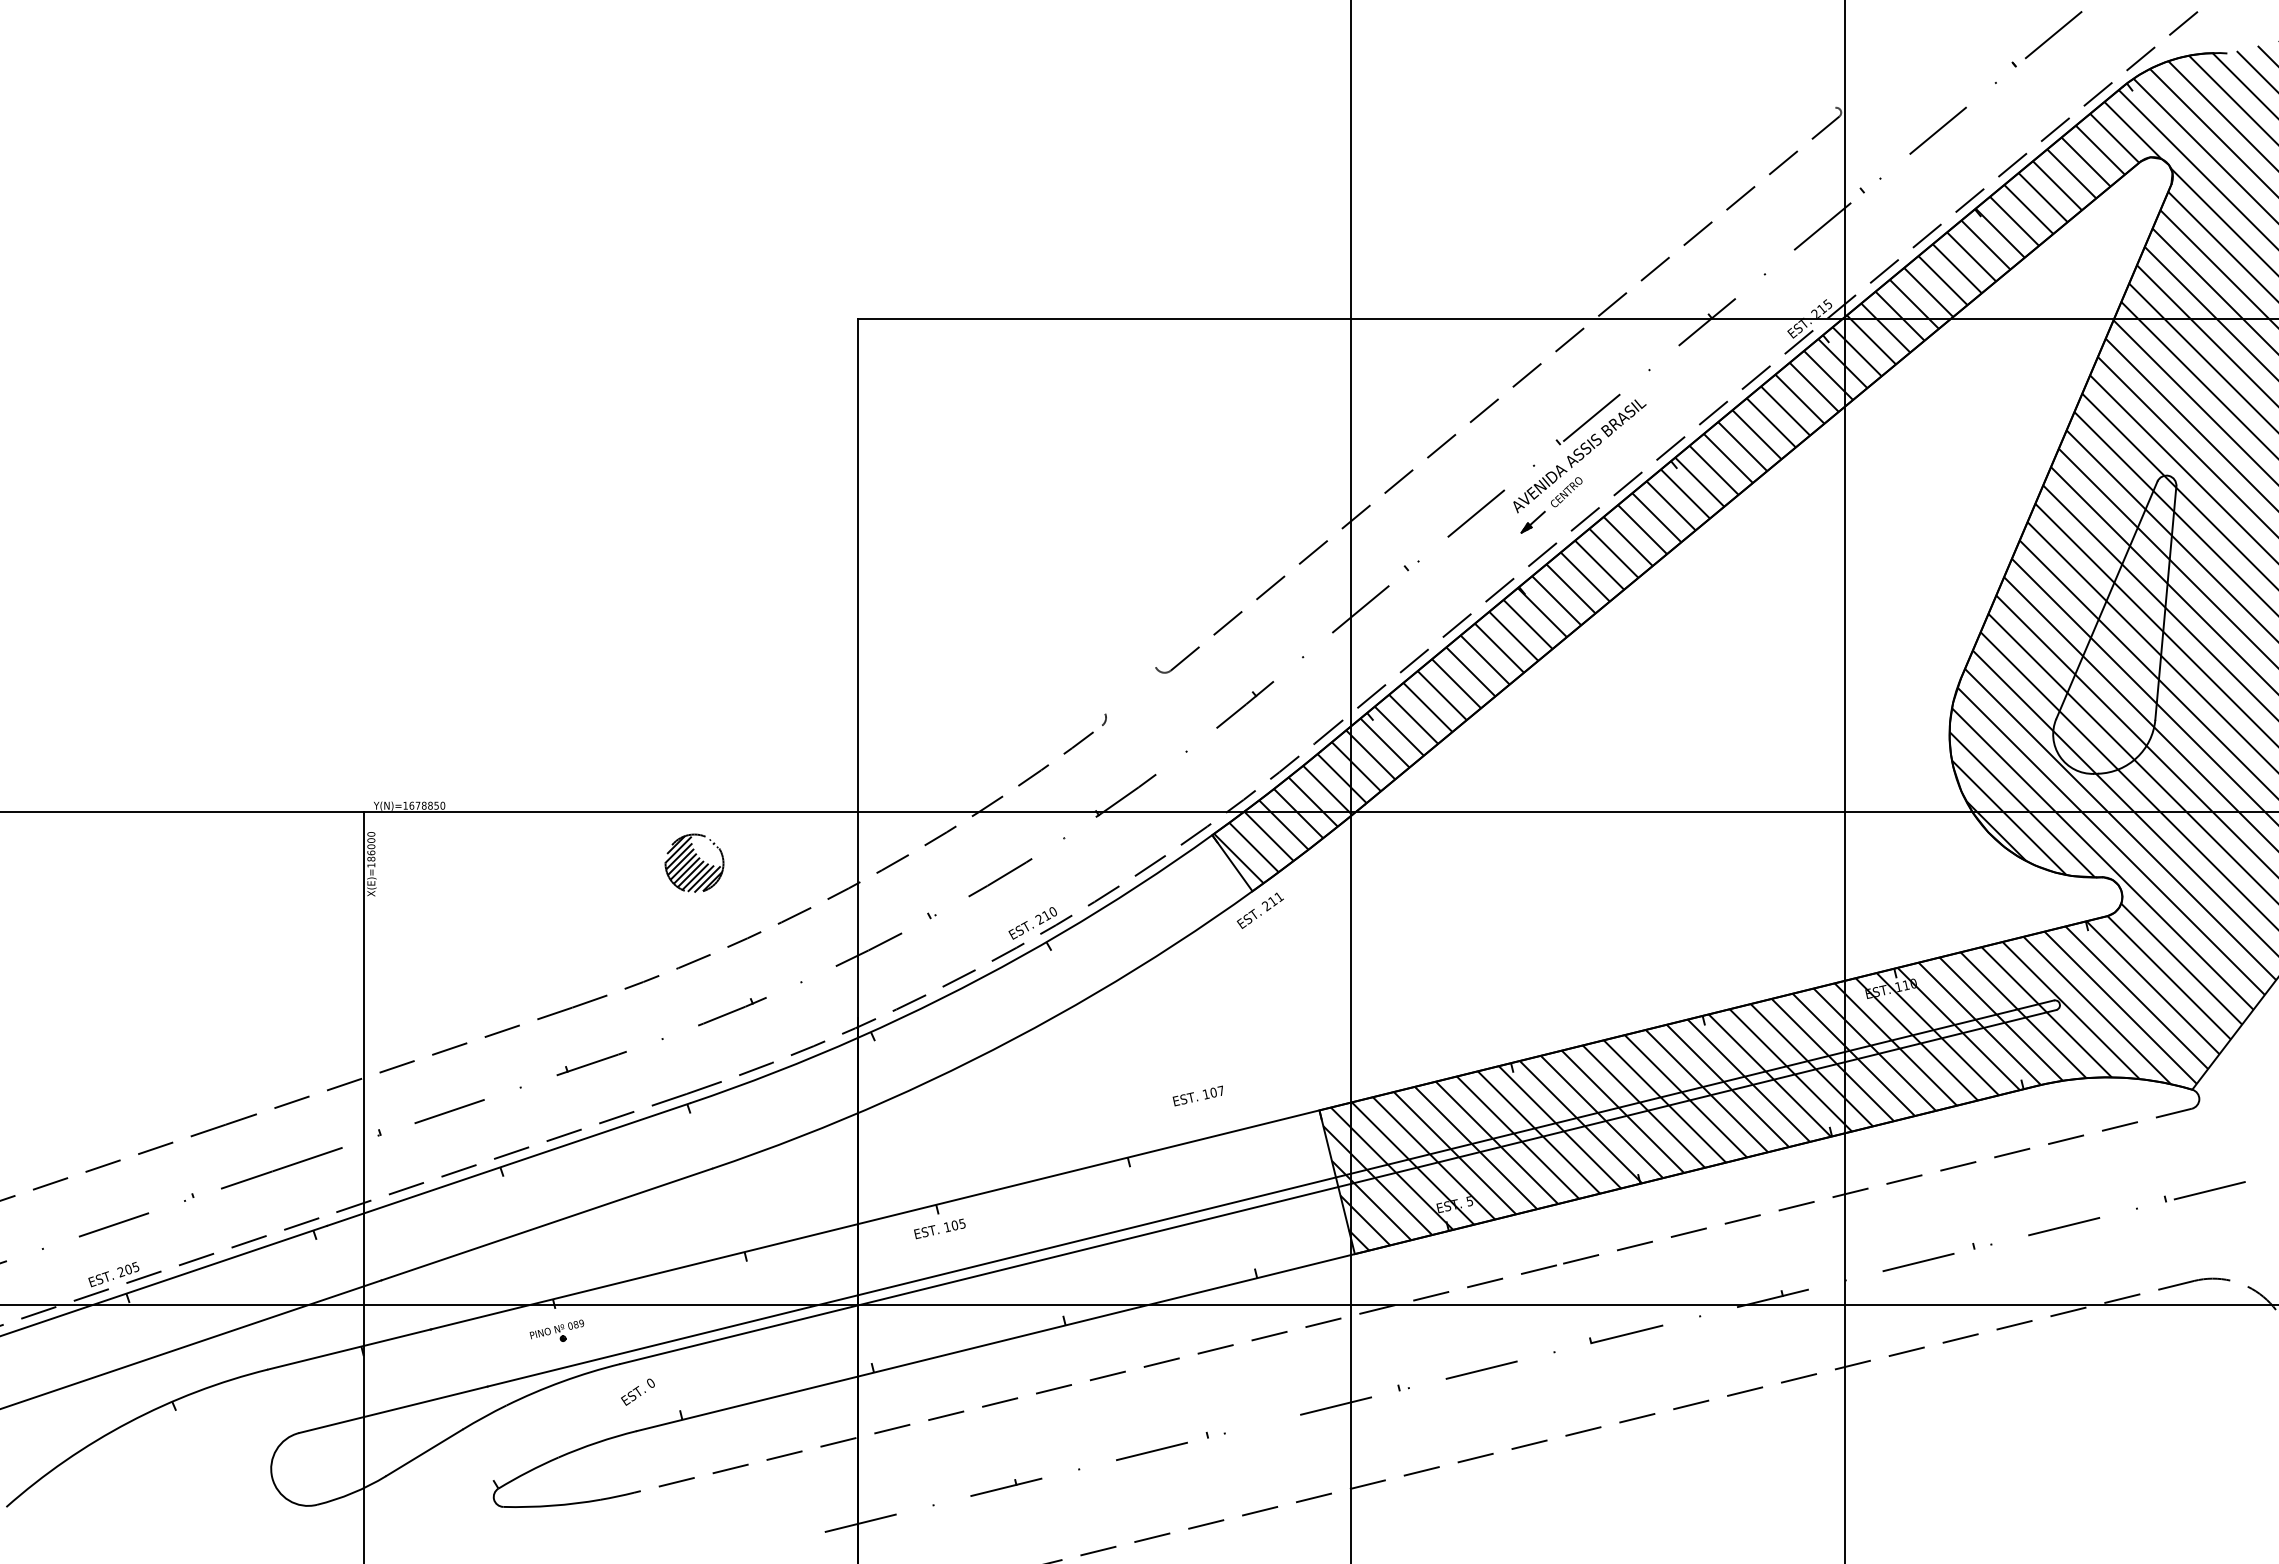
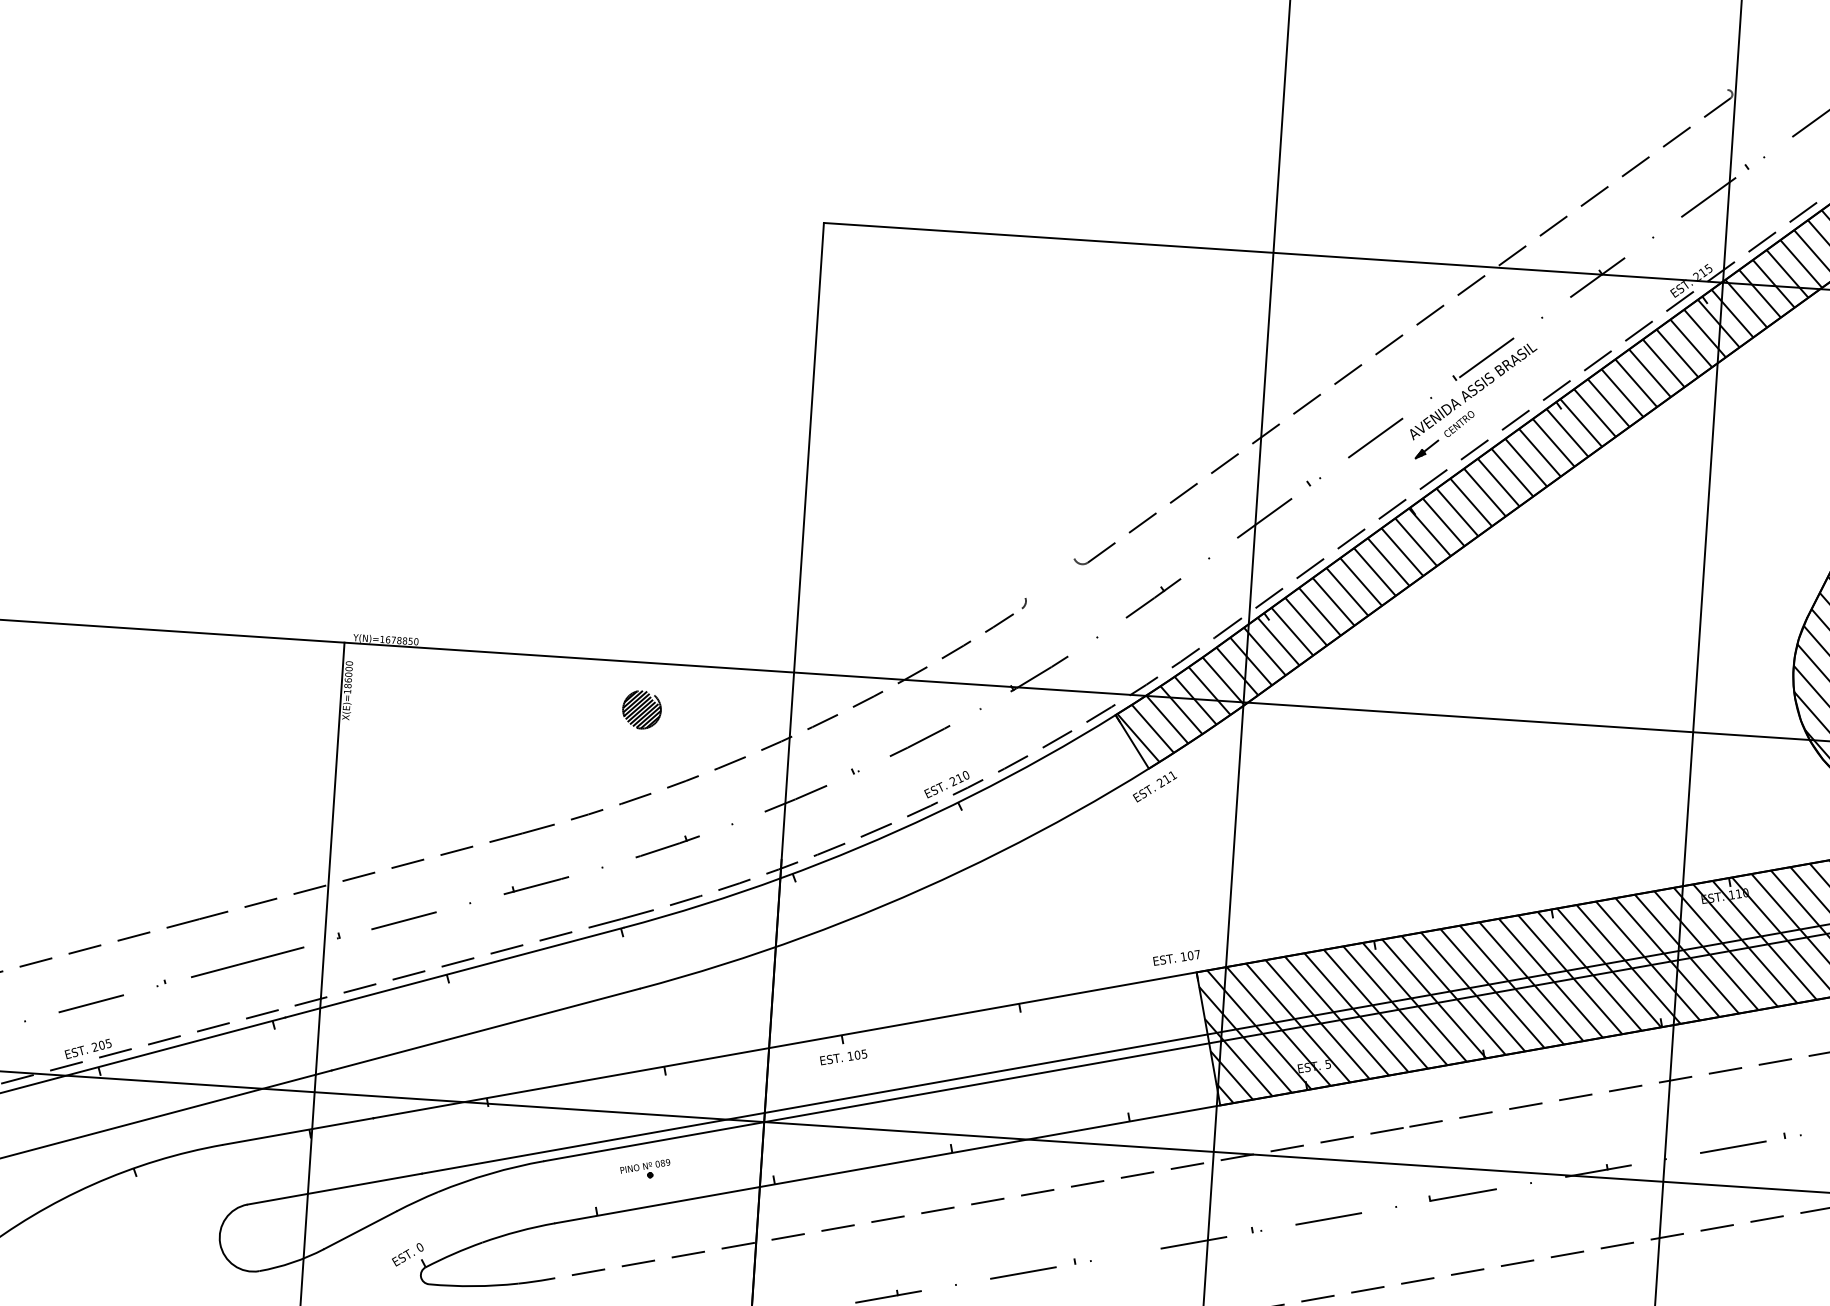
part: (693, 863) -> (641, 709), size x0.71
text: (1197, 1095) -> (1175, 957), moved
part: (556, 1330) -> (644, 1167), moved
text: (637, 1391) -> (407, 1254), moved

